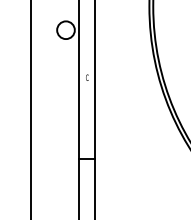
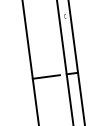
line: (49, 158) -> (46, 76), added

